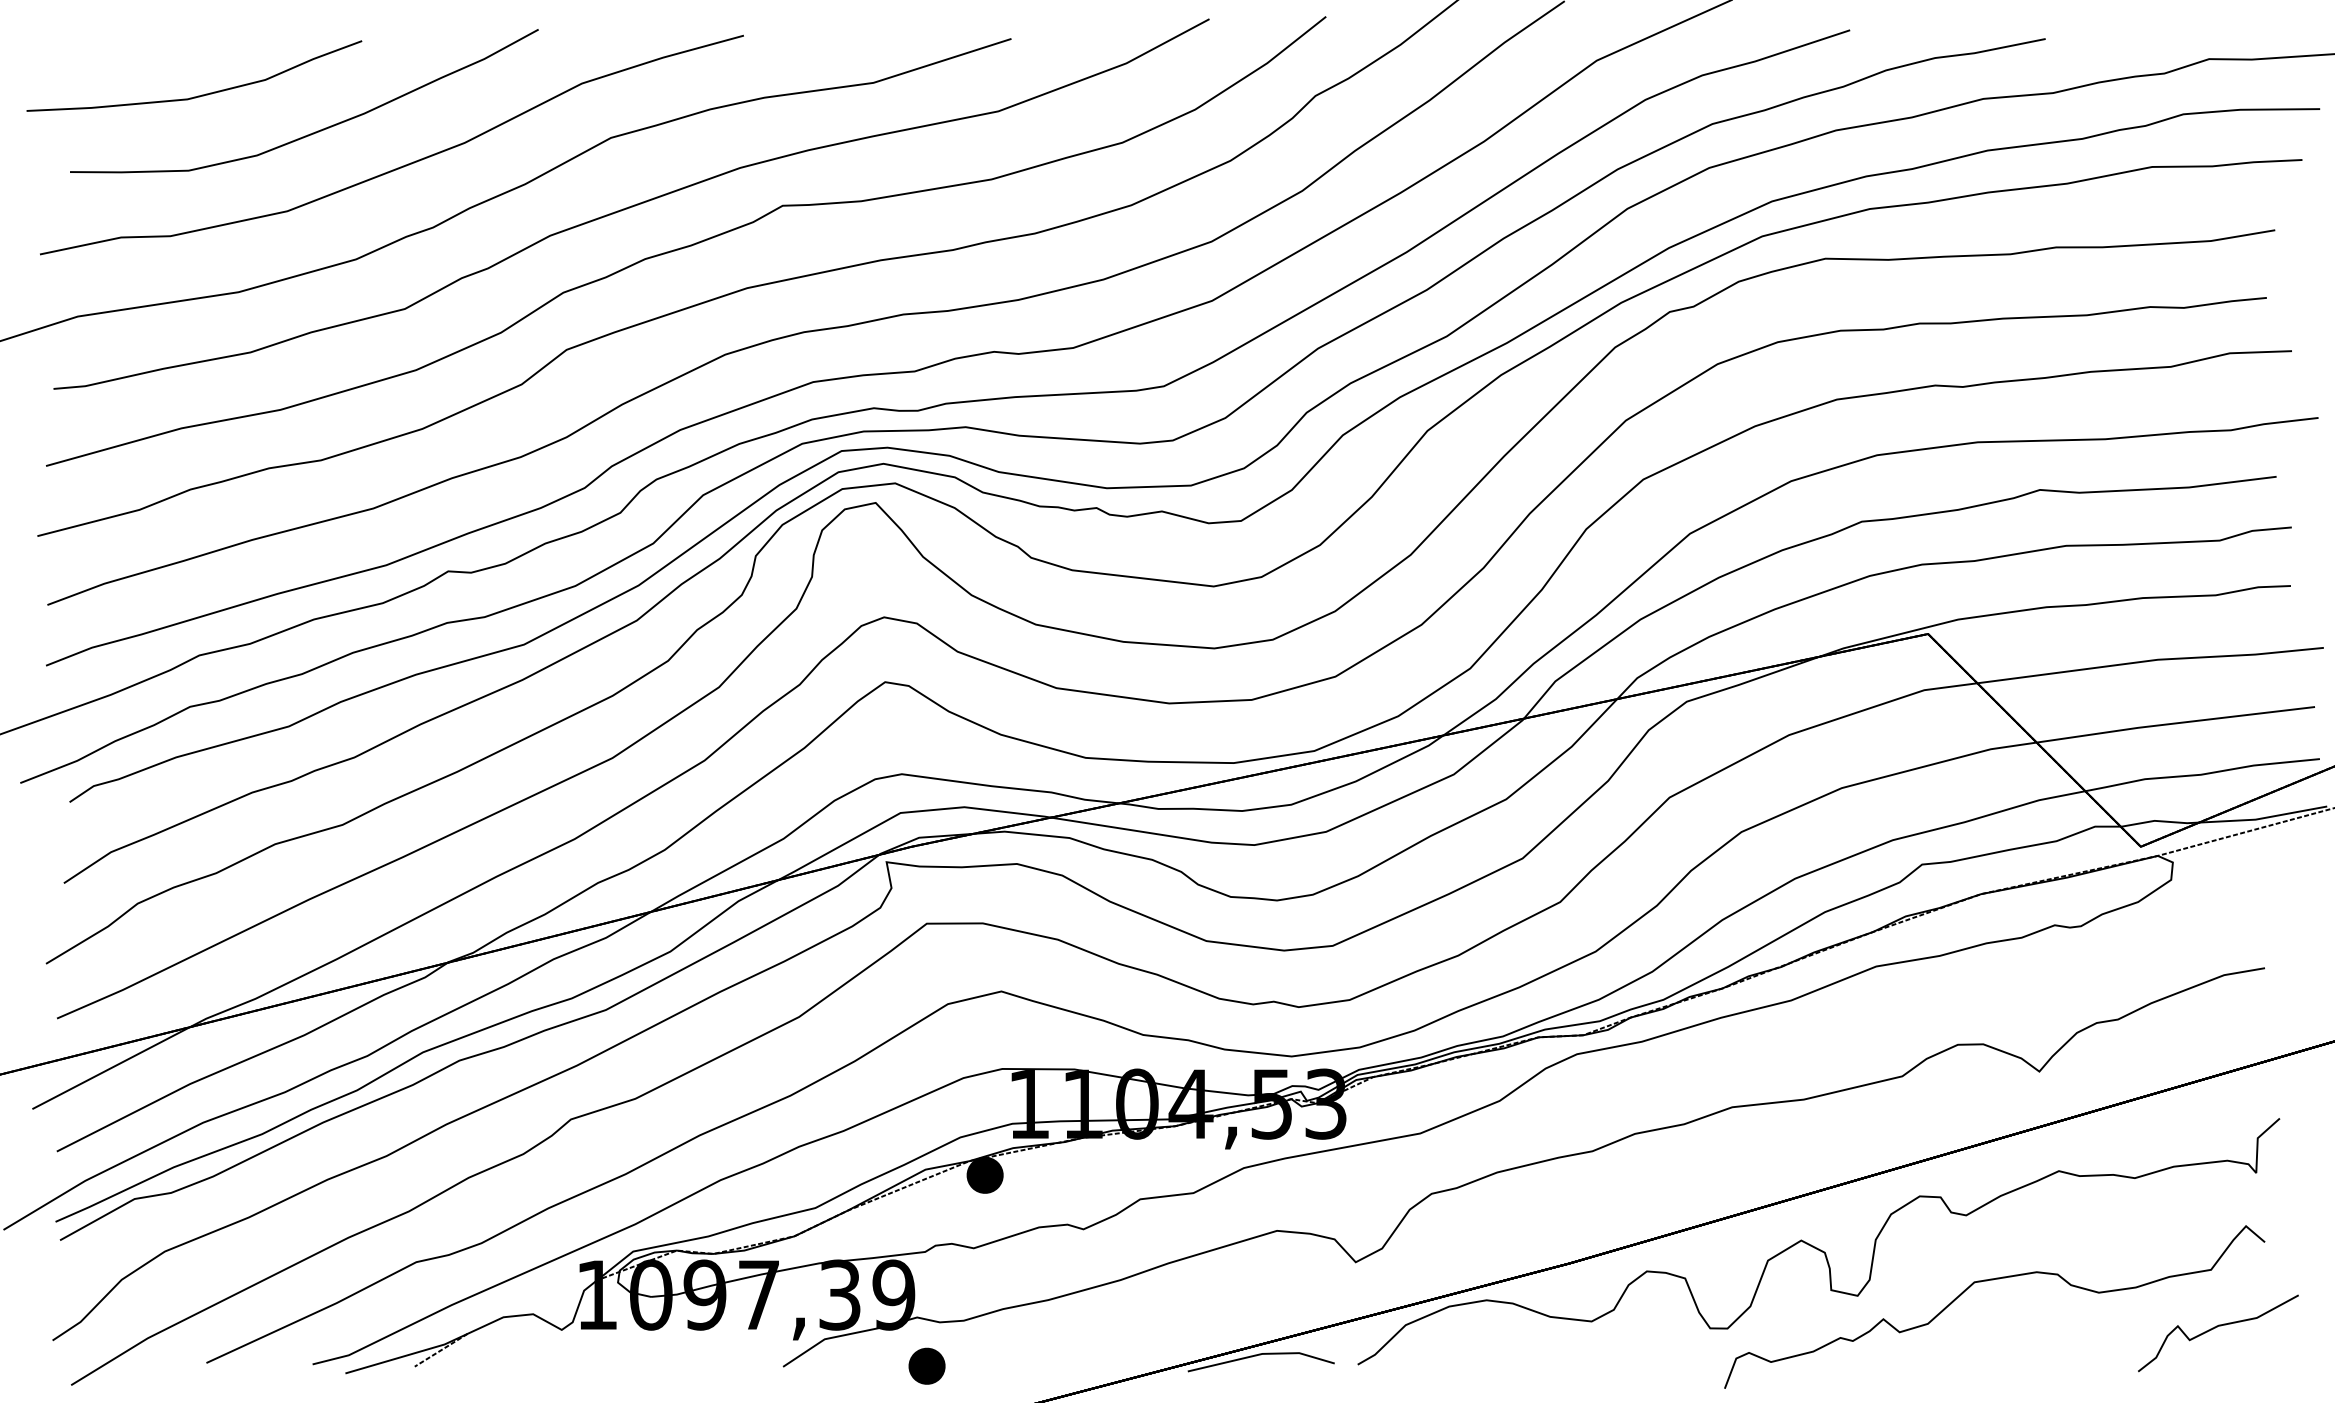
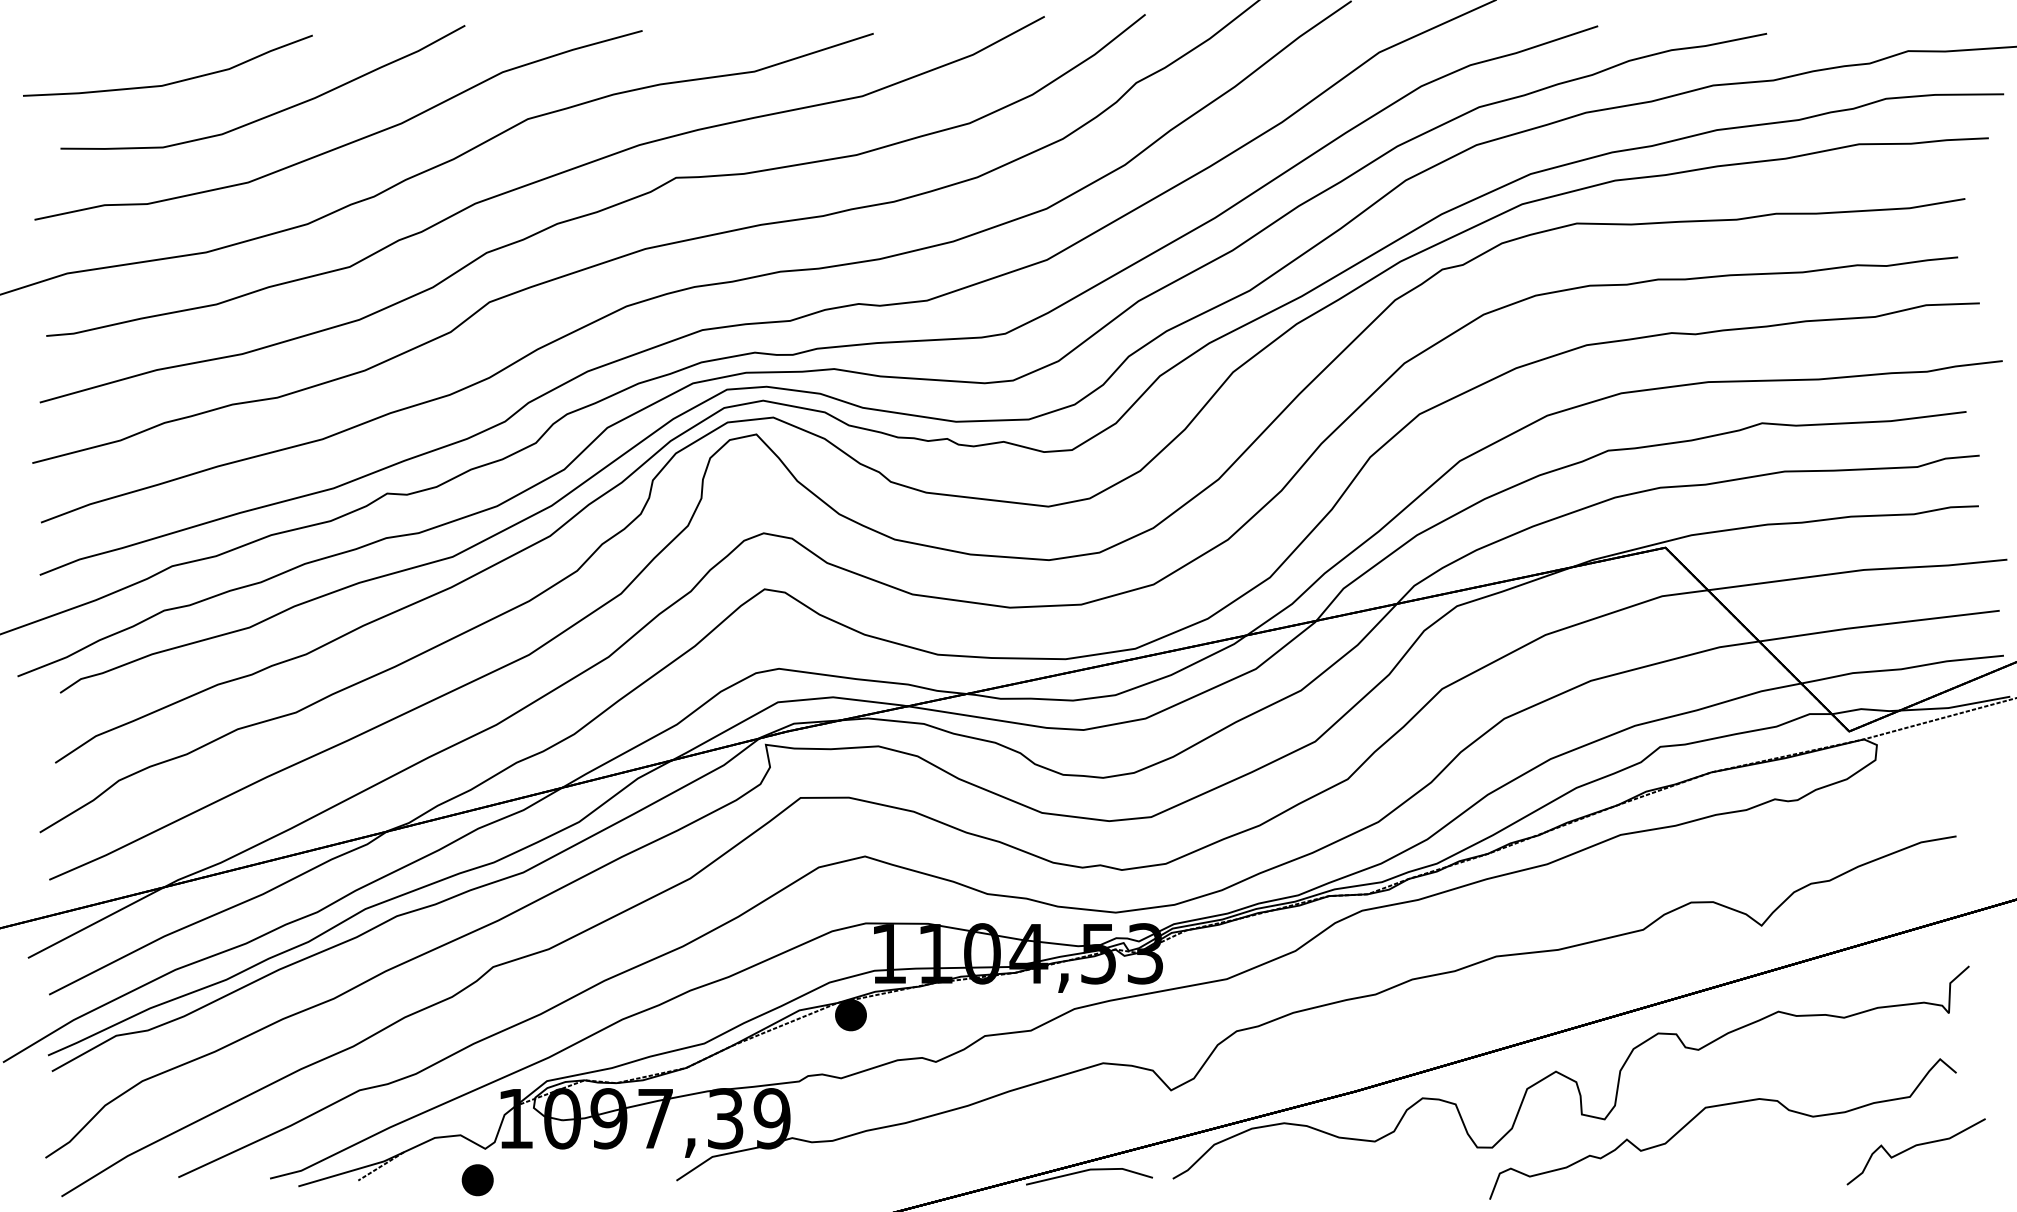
part: (926, 1365) -> (477, 1179), moved

